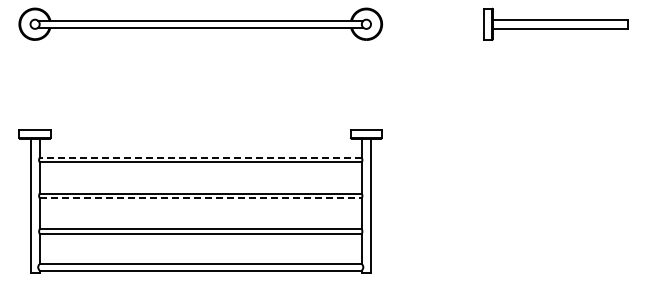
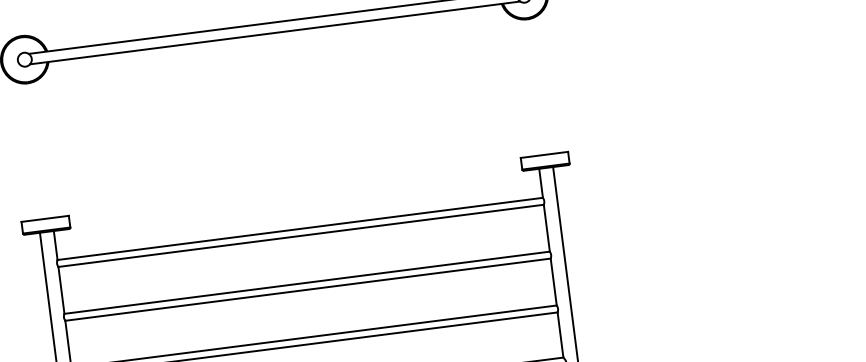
line: (200, 157) -> (299, 228), dashed -> solid
line: (201, 198) -> (309, 290), dashed -> solid

